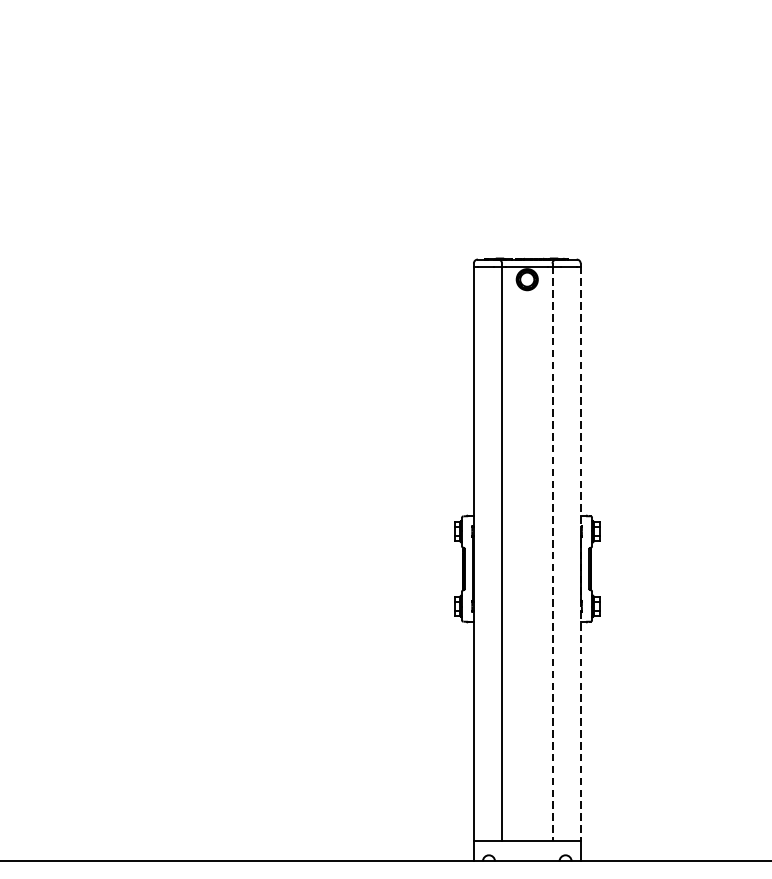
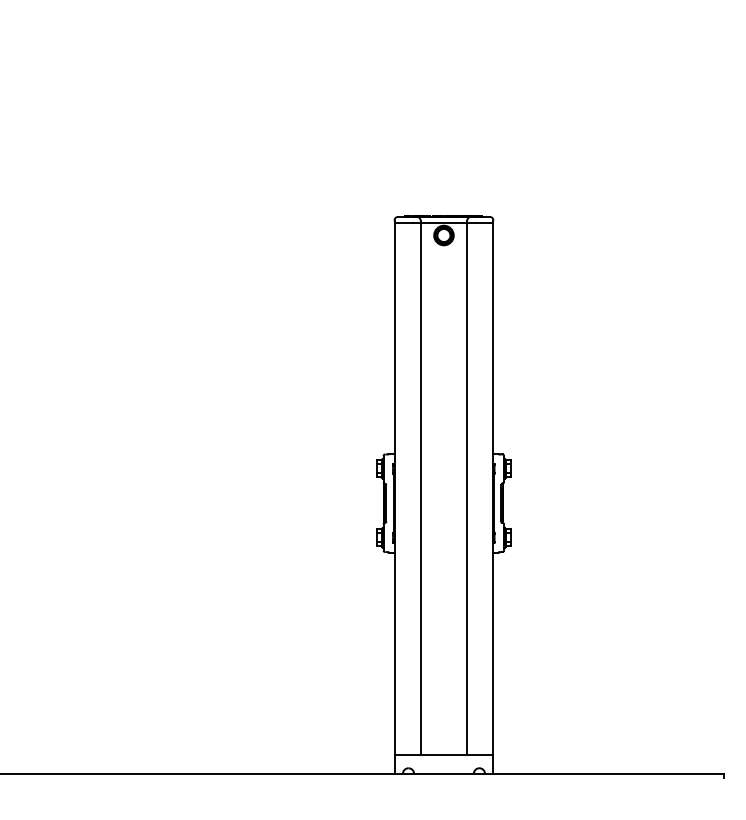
line: (552, 554) -> (467, 489), dashed -> solid
line: (580, 554) -> (493, 489), dashed -> solid

